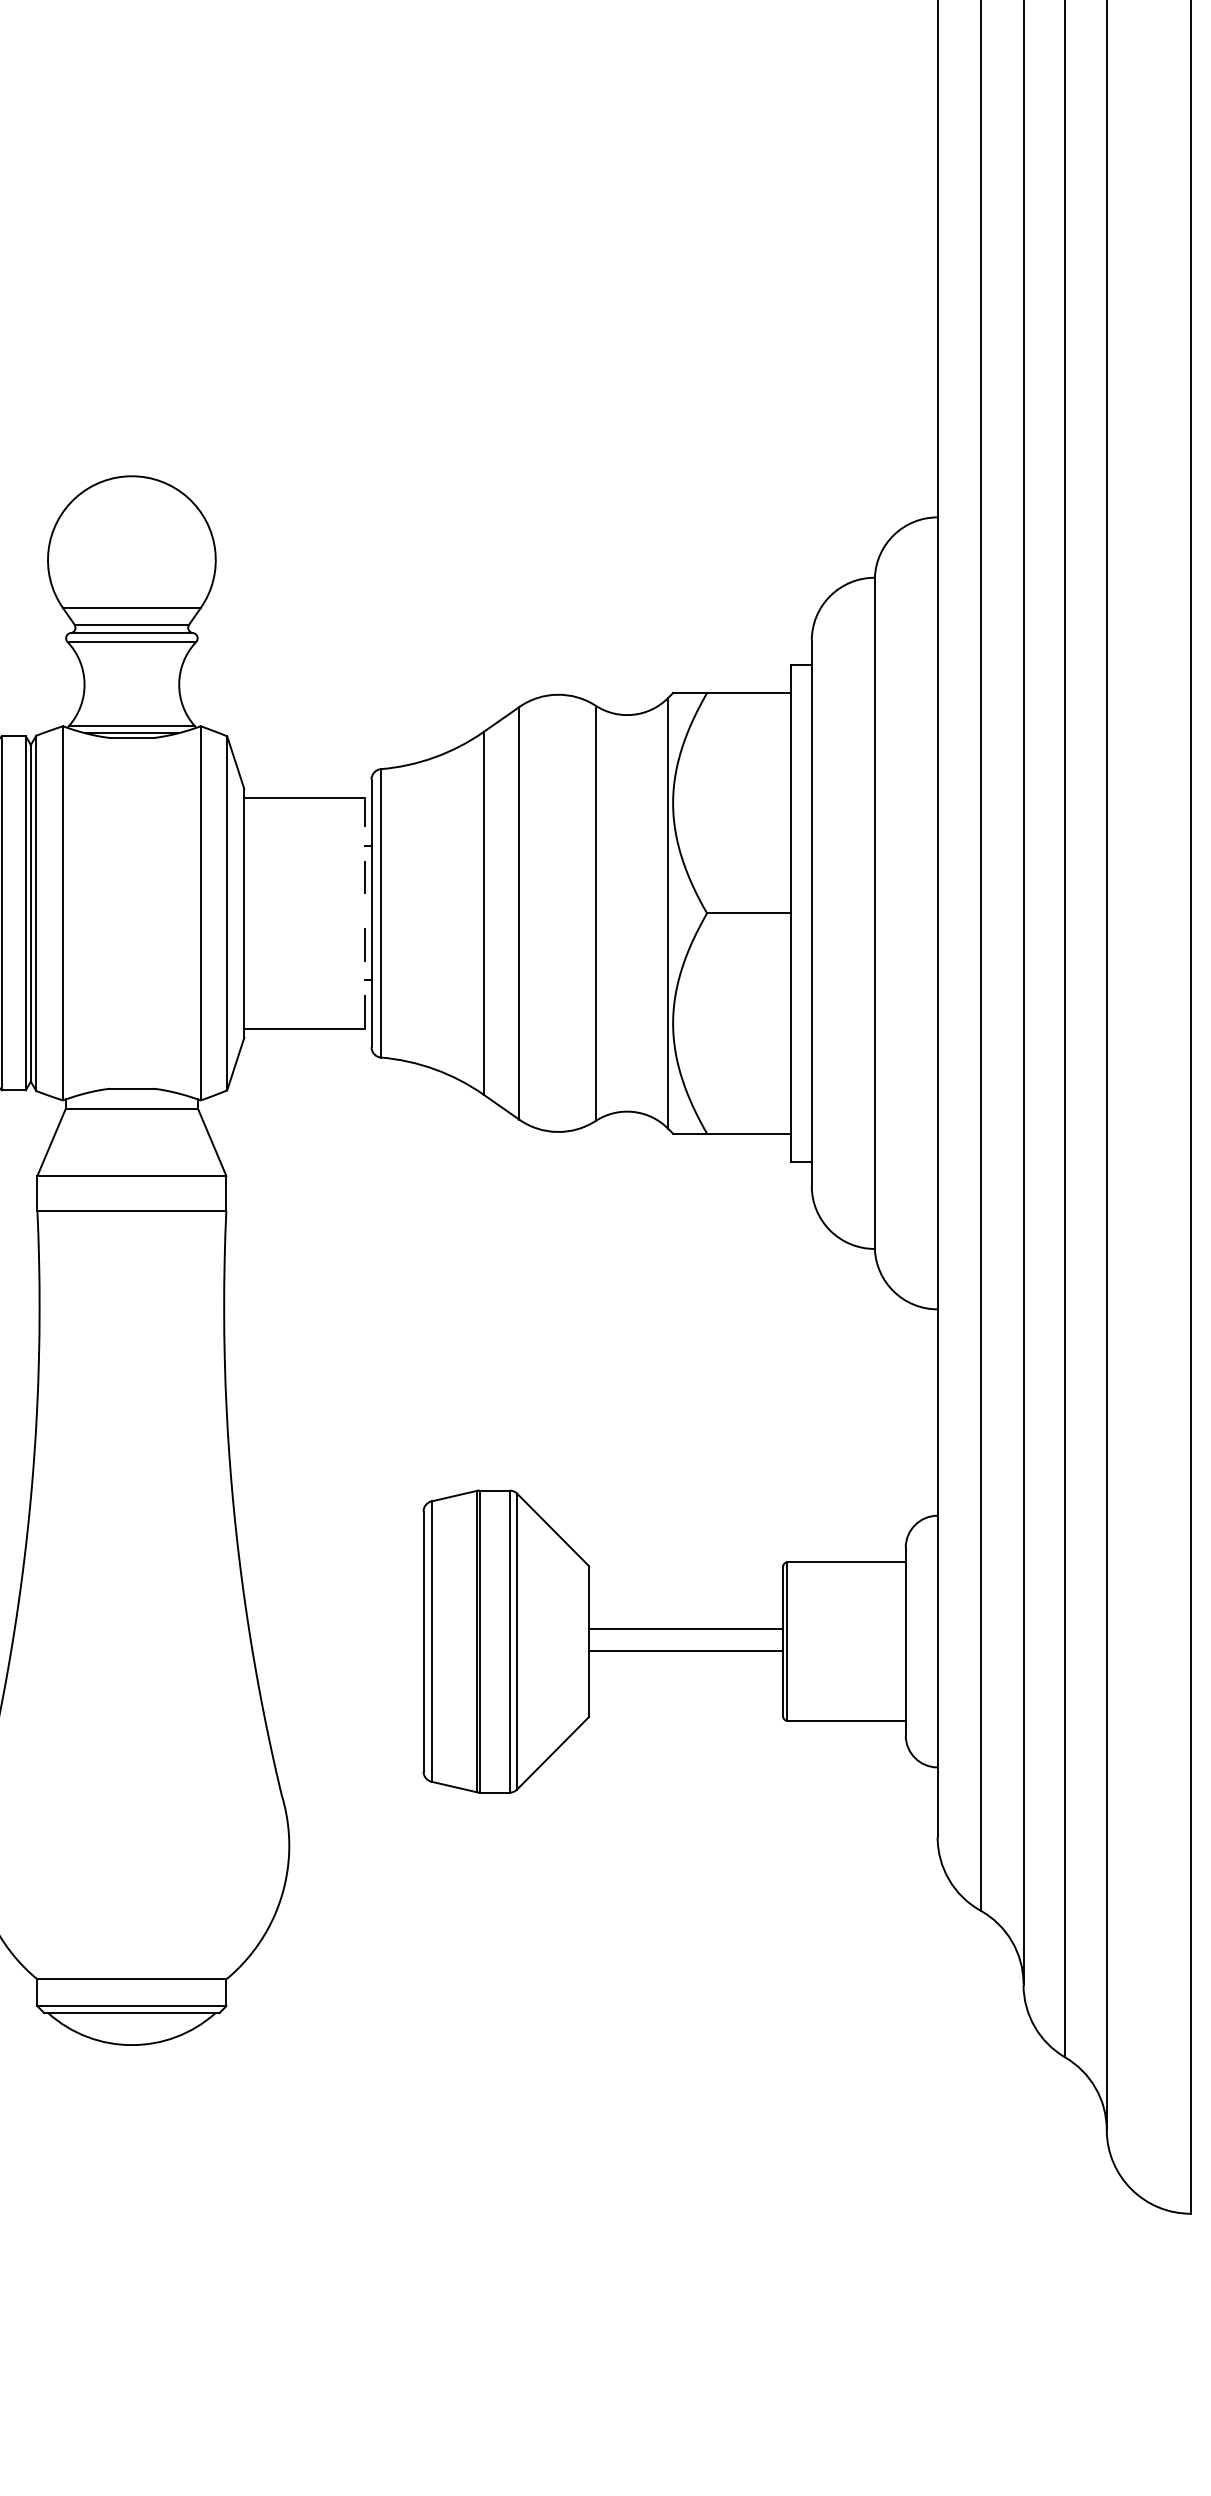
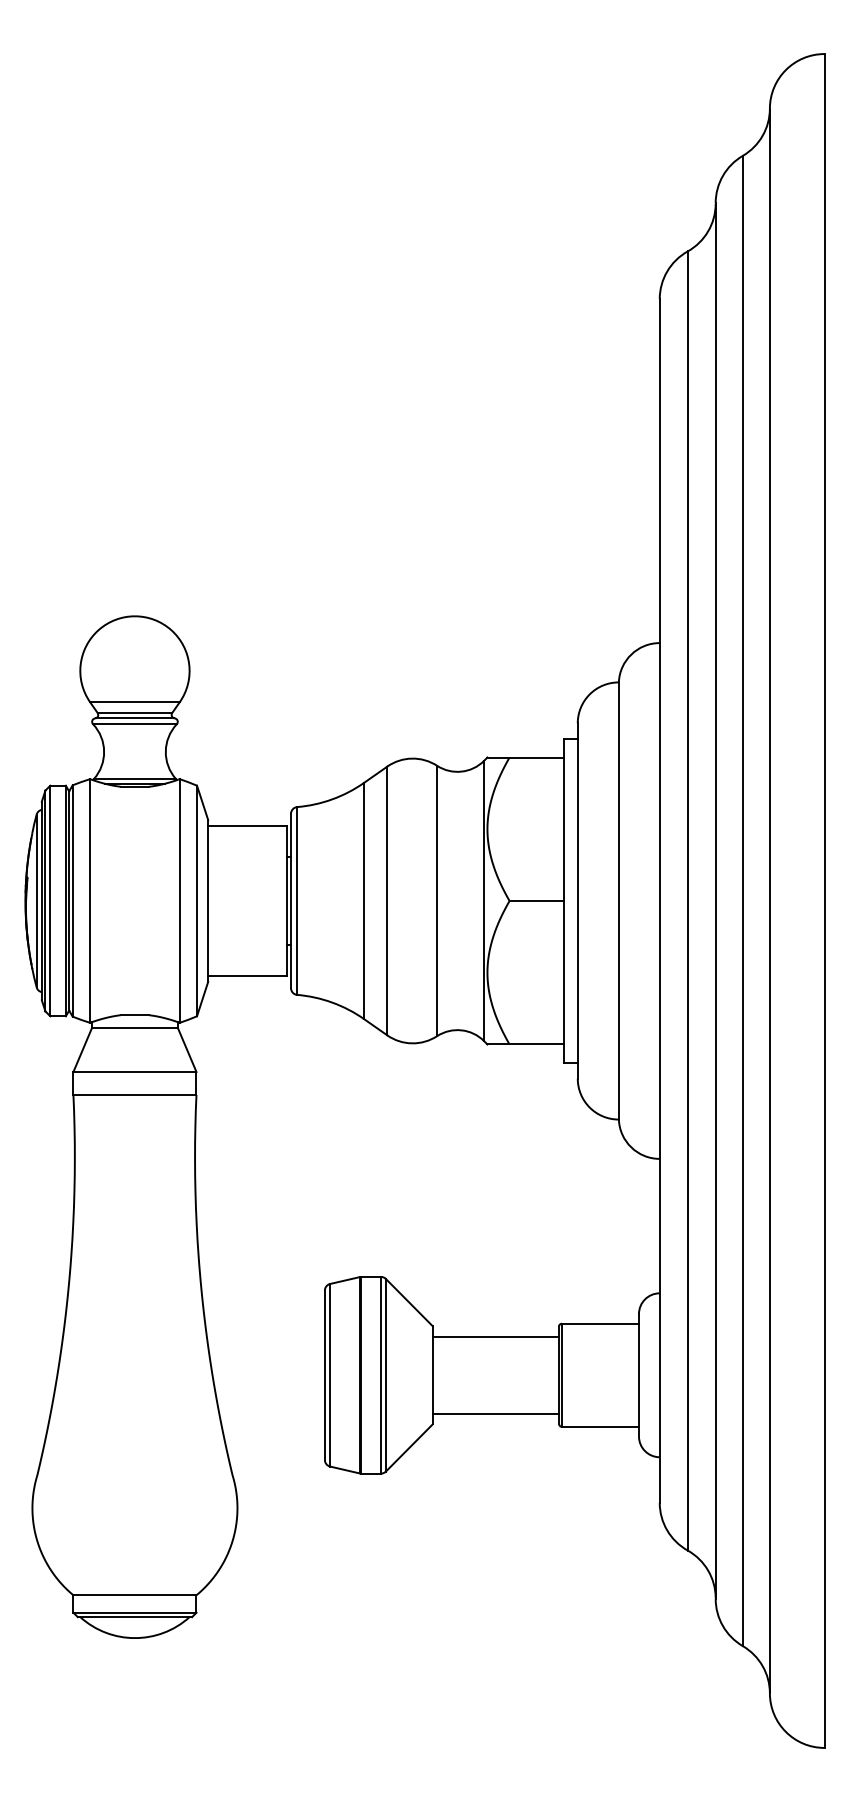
line: (364, 912) -> (286, 900), dashed -> solid
line: (685, 1628) -> (495, 1413), moved
line: (685, 1651) -> (495, 1336), moved

